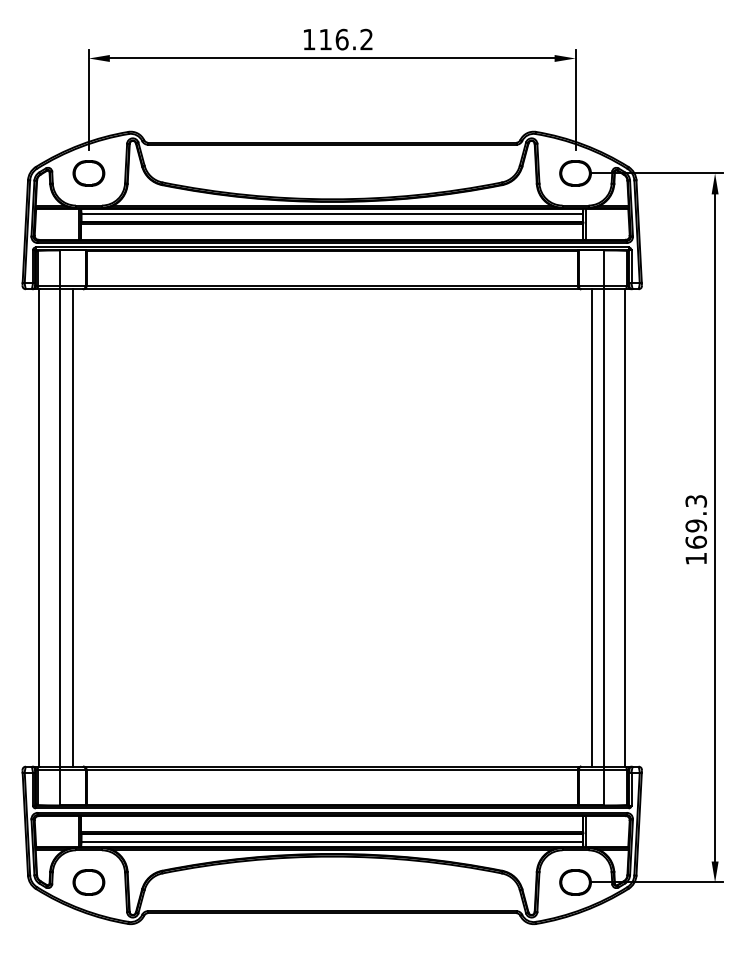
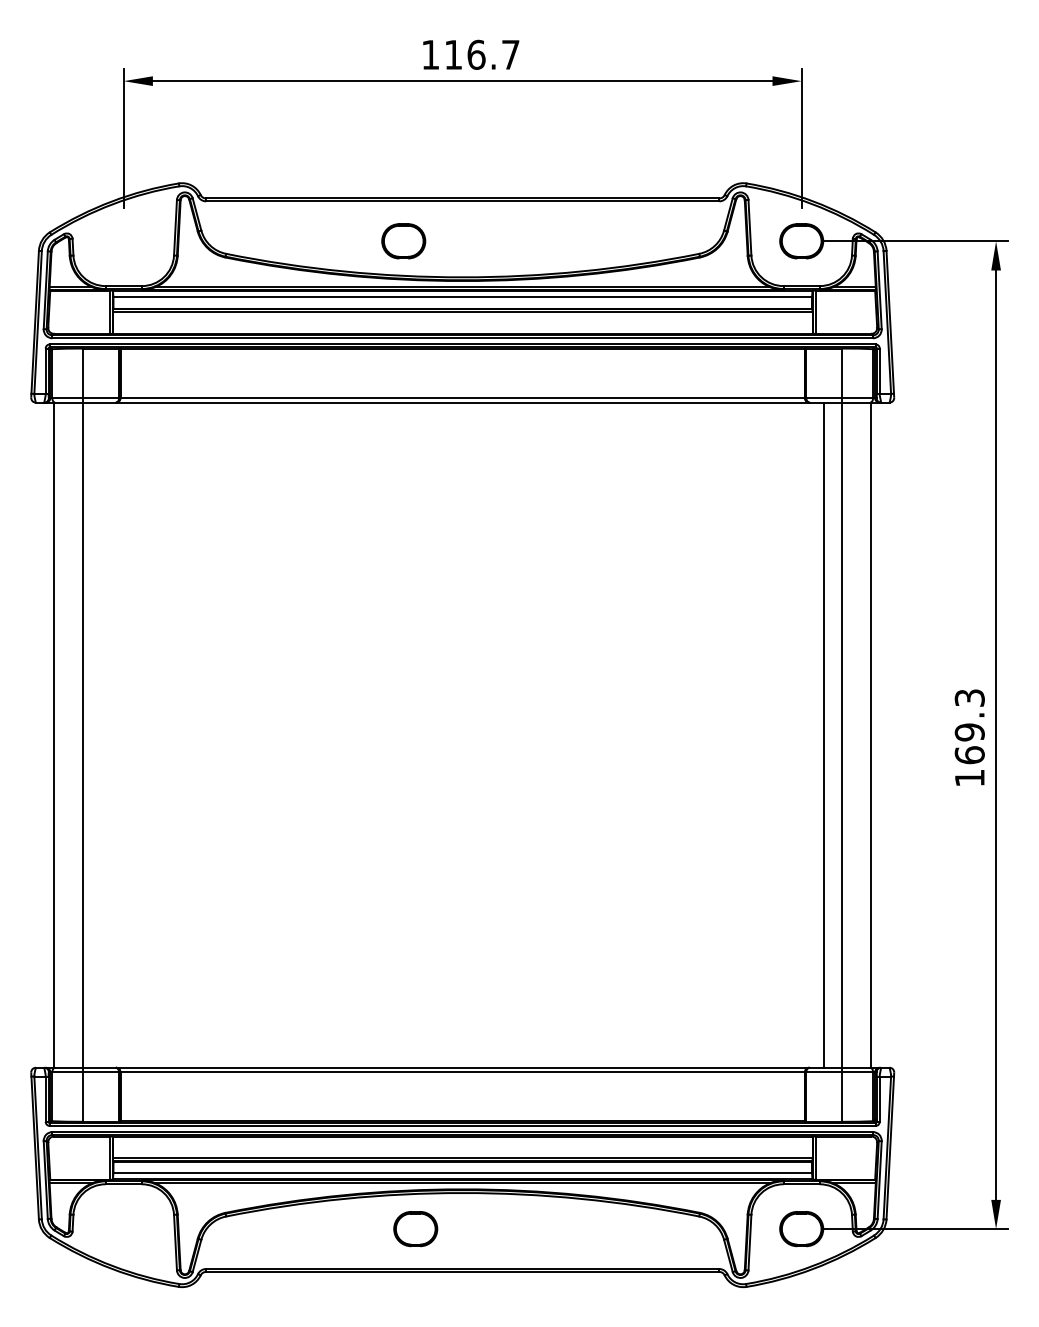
text: (366, 39) -> (510, 54), 116.2 -> 116.7
part: (88, 173) -> (403, 241), moved
line: (72, 527) -> (101, 734), removed
part: (88, 882) -> (415, 1229), moved

